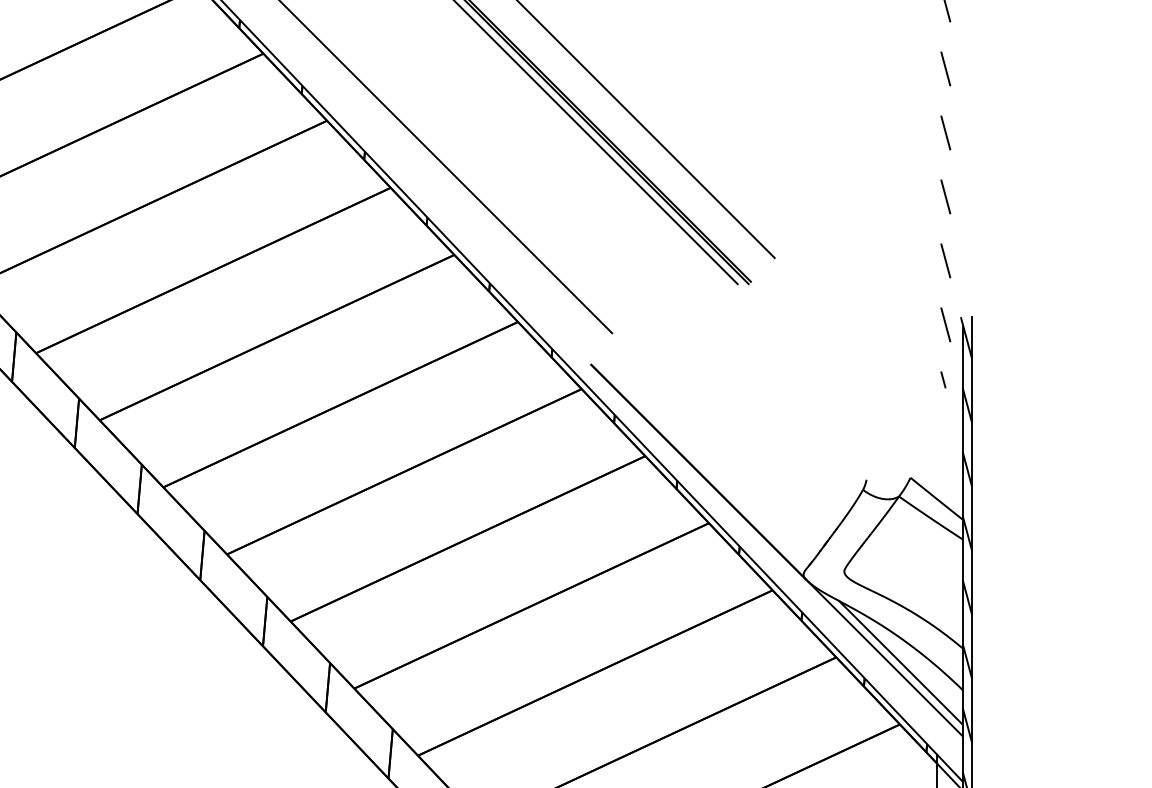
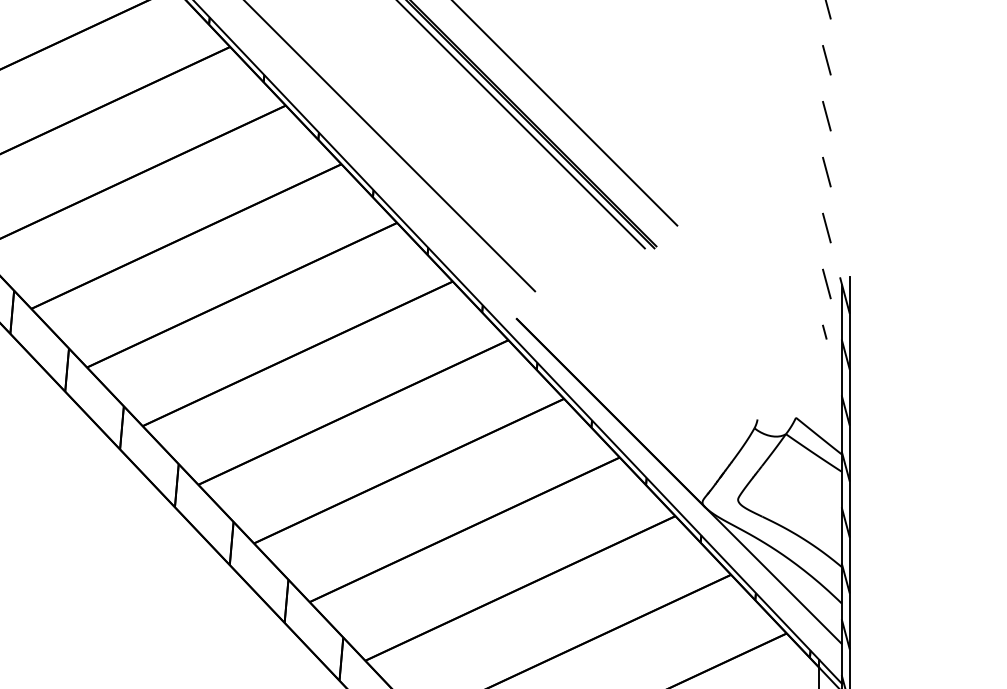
line: (900, 662) -> (787, 579), removed

